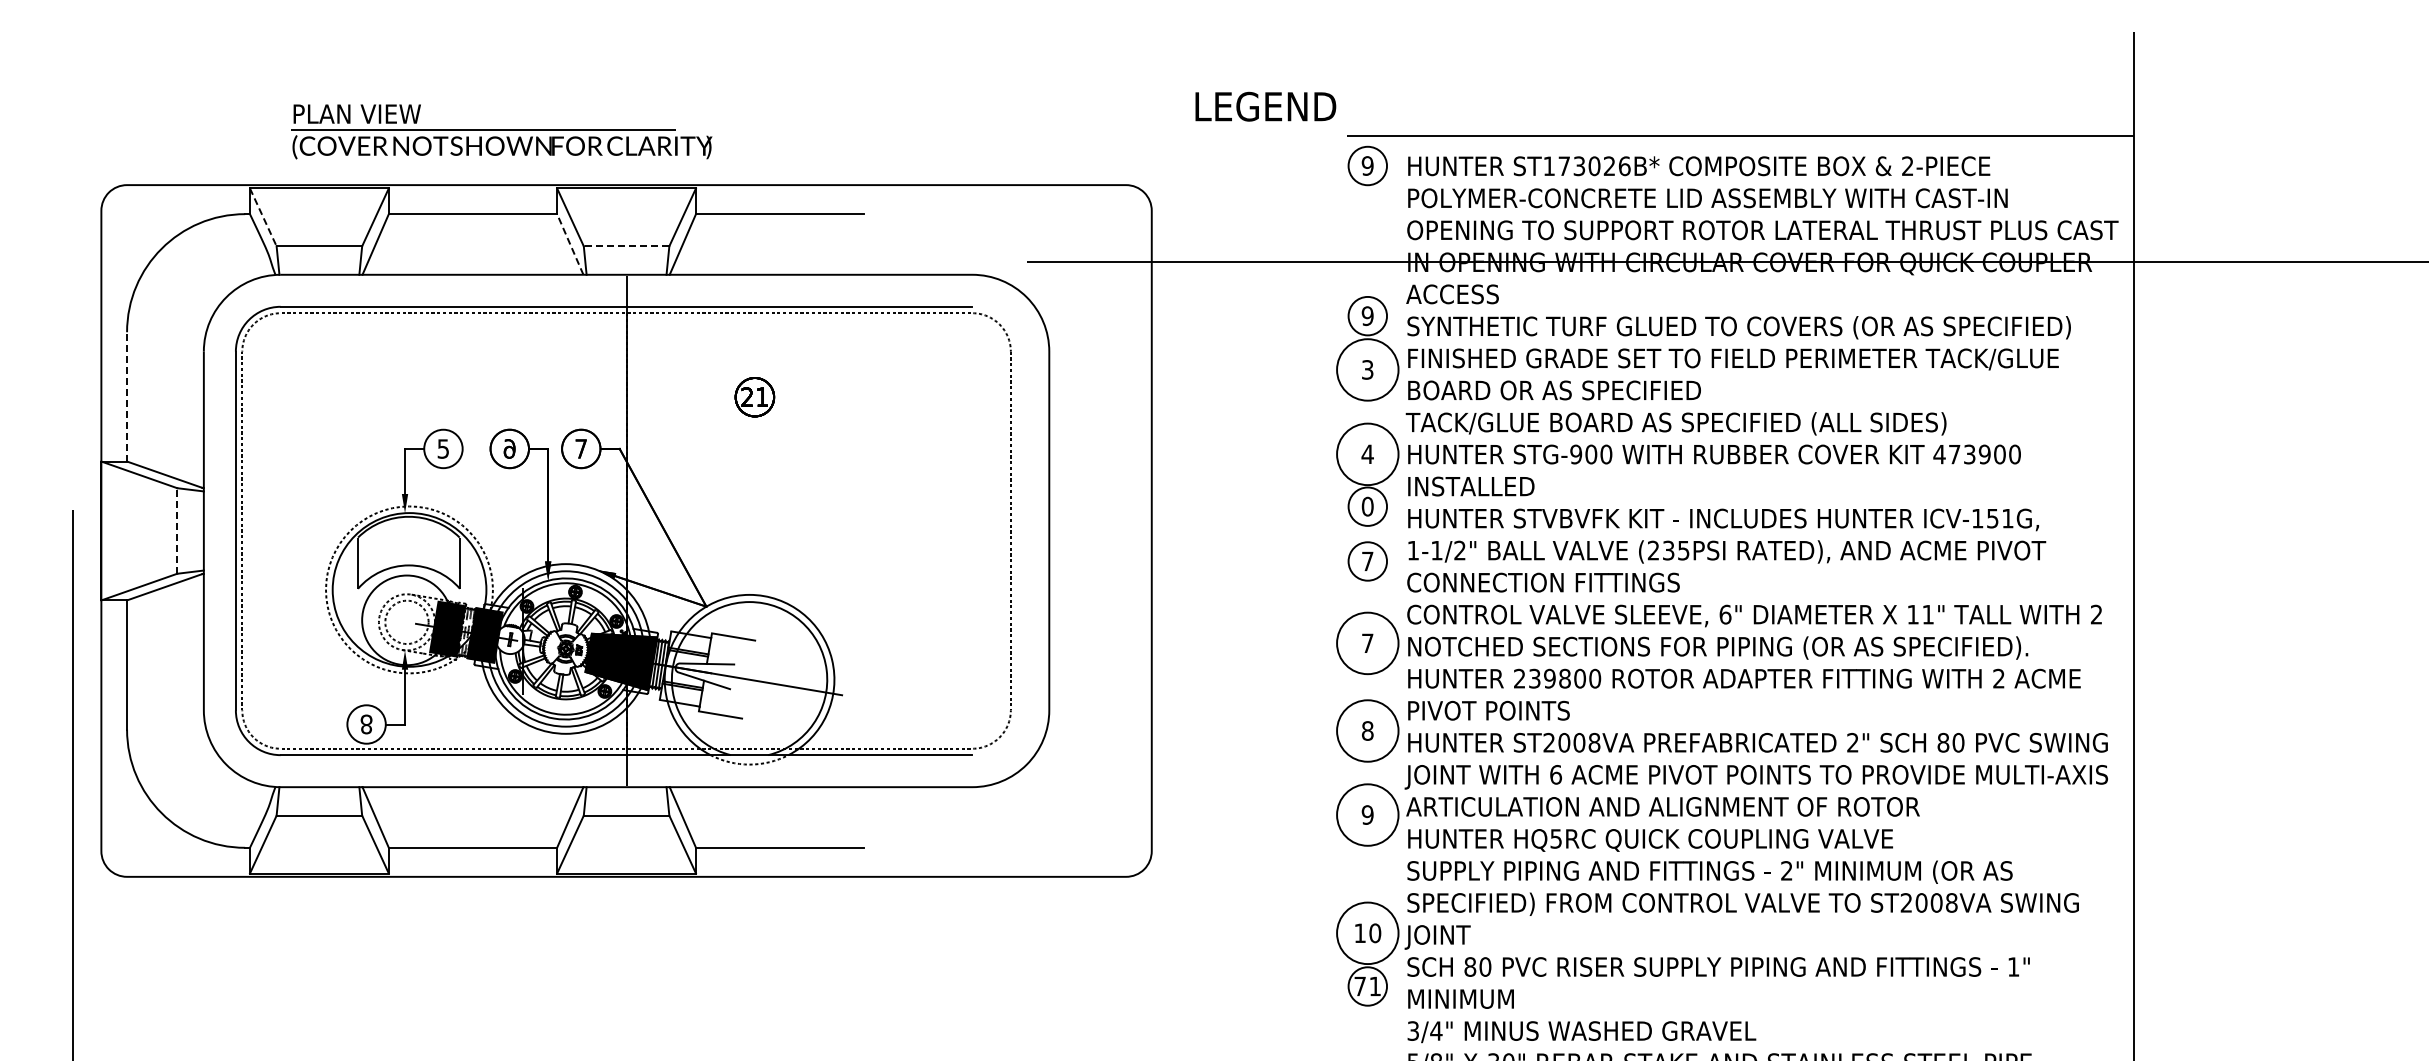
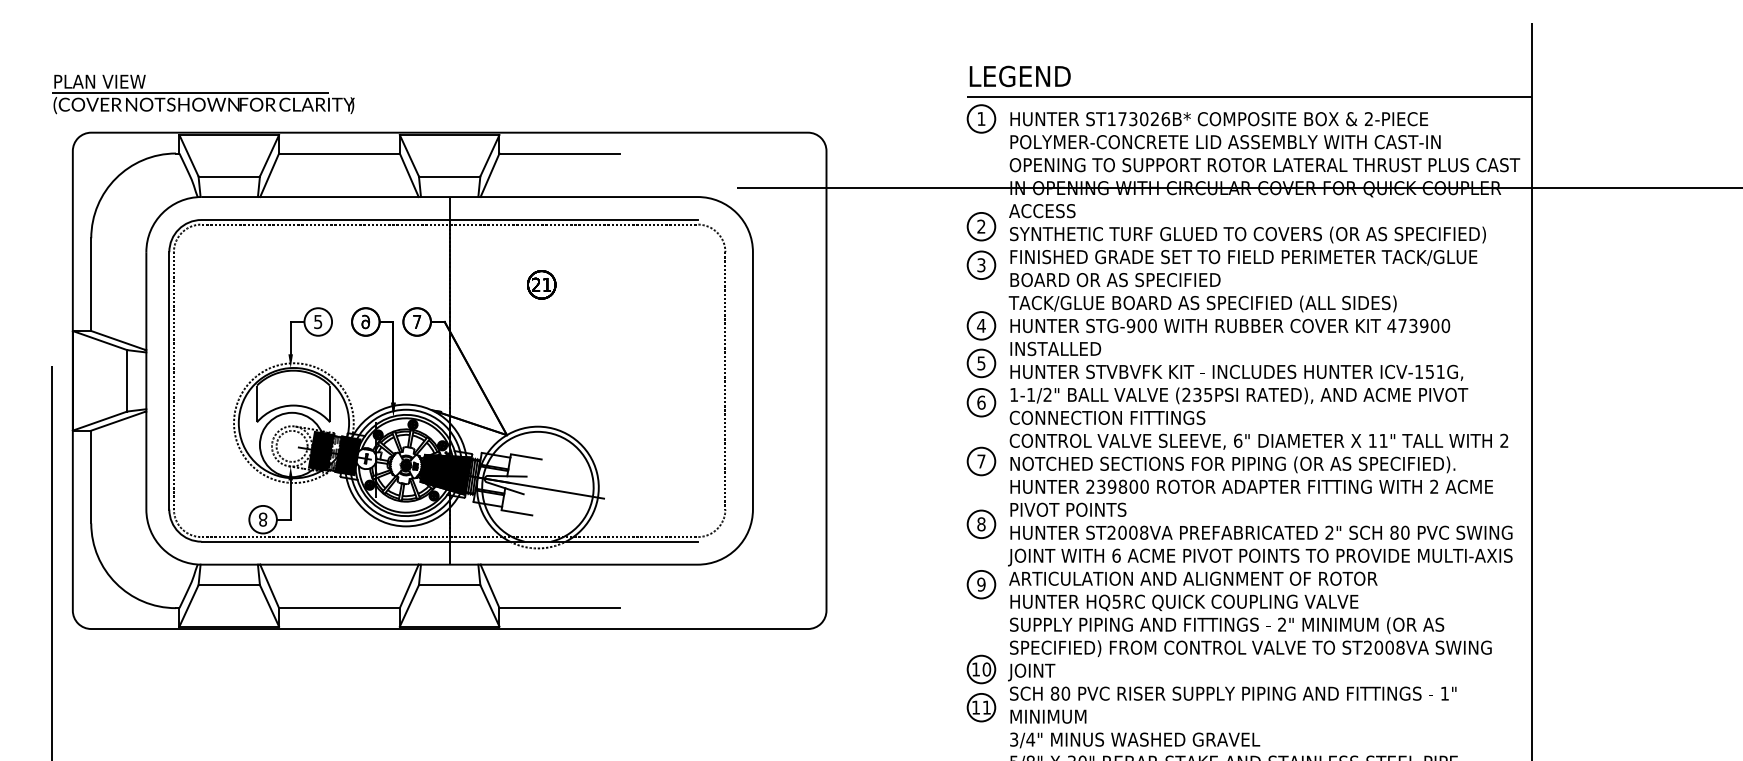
text: (1265, 106) -> (1020, 76), moved
part: (501, 131) -> (203, 94), moved
text: (1367, 165) -> (981, 118), 9 -> 1
line: (263, 217) -> (189, 155), dashed -> solid
line: (570, 244) -> (409, 175), dashed -> solid
line: (626, 246) -> (449, 176), dashed -> solid
text: (1367, 316) -> (981, 226), 9 -> 2
circle: (1367, 369) -> (981, 264), size x0.62
line: (127, 396) -> (91, 284), dashed -> solid
circle: (1367, 454) -> (981, 325), size x0.62
text: (1367, 506) -> (981, 363), 0 -> 5
line: (177, 530) -> (127, 380), dashed -> solid
text: (1367, 561) -> (981, 402), 7 -> 6
circle: (1367, 643) -> (981, 461), size x0.62
circle: (1367, 730) -> (981, 524), size x0.62
circle: (1367, 814) -> (981, 584), size x0.62
circle: (1367, 933) -> (981, 669), size x0.62
text: (1359, 986) -> (975, 707), 71 -> 11

